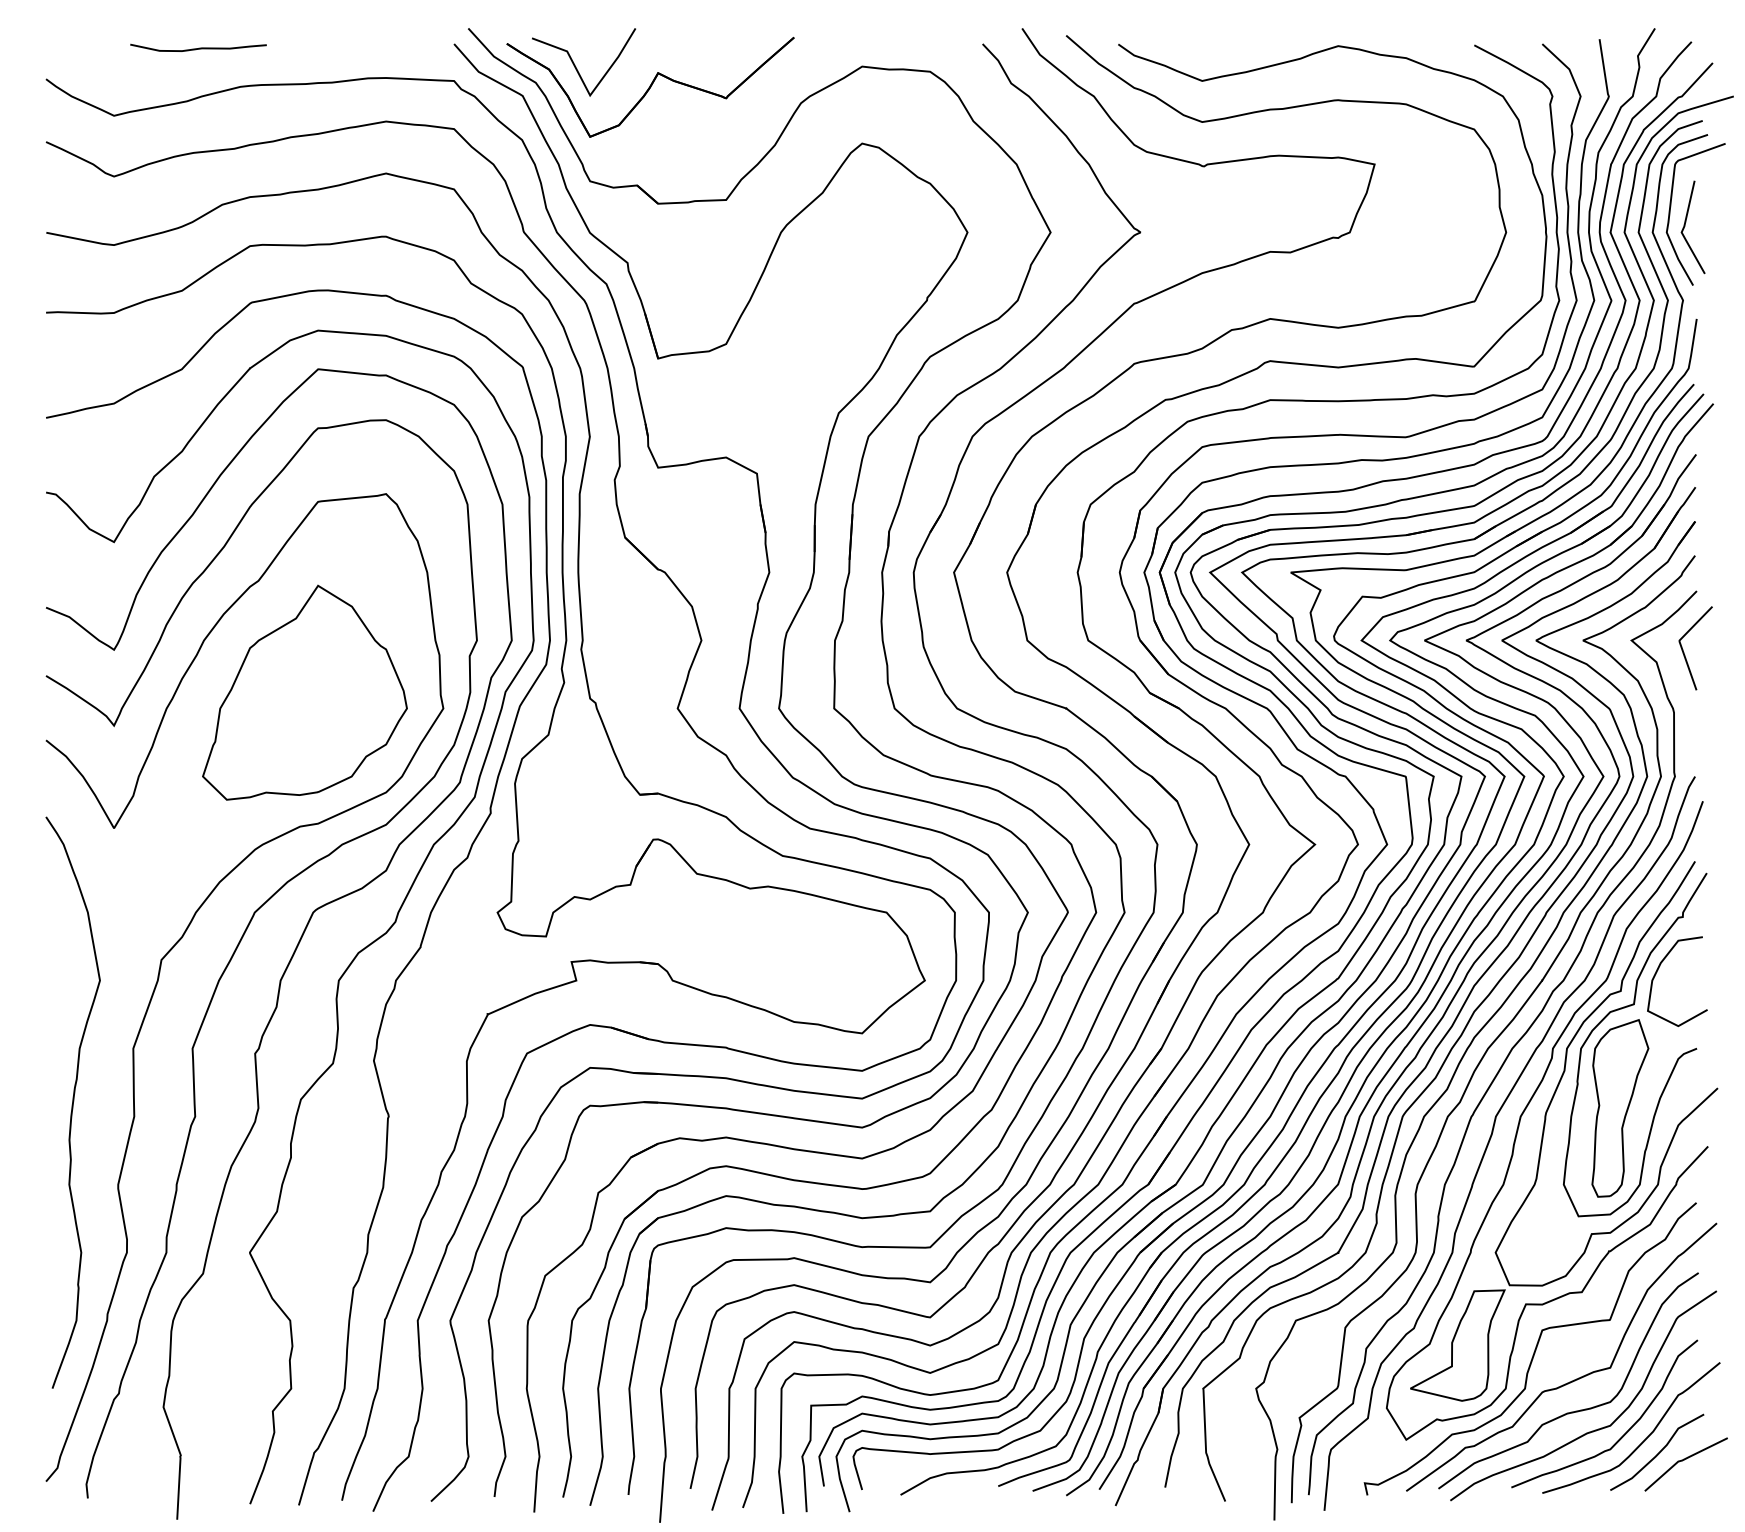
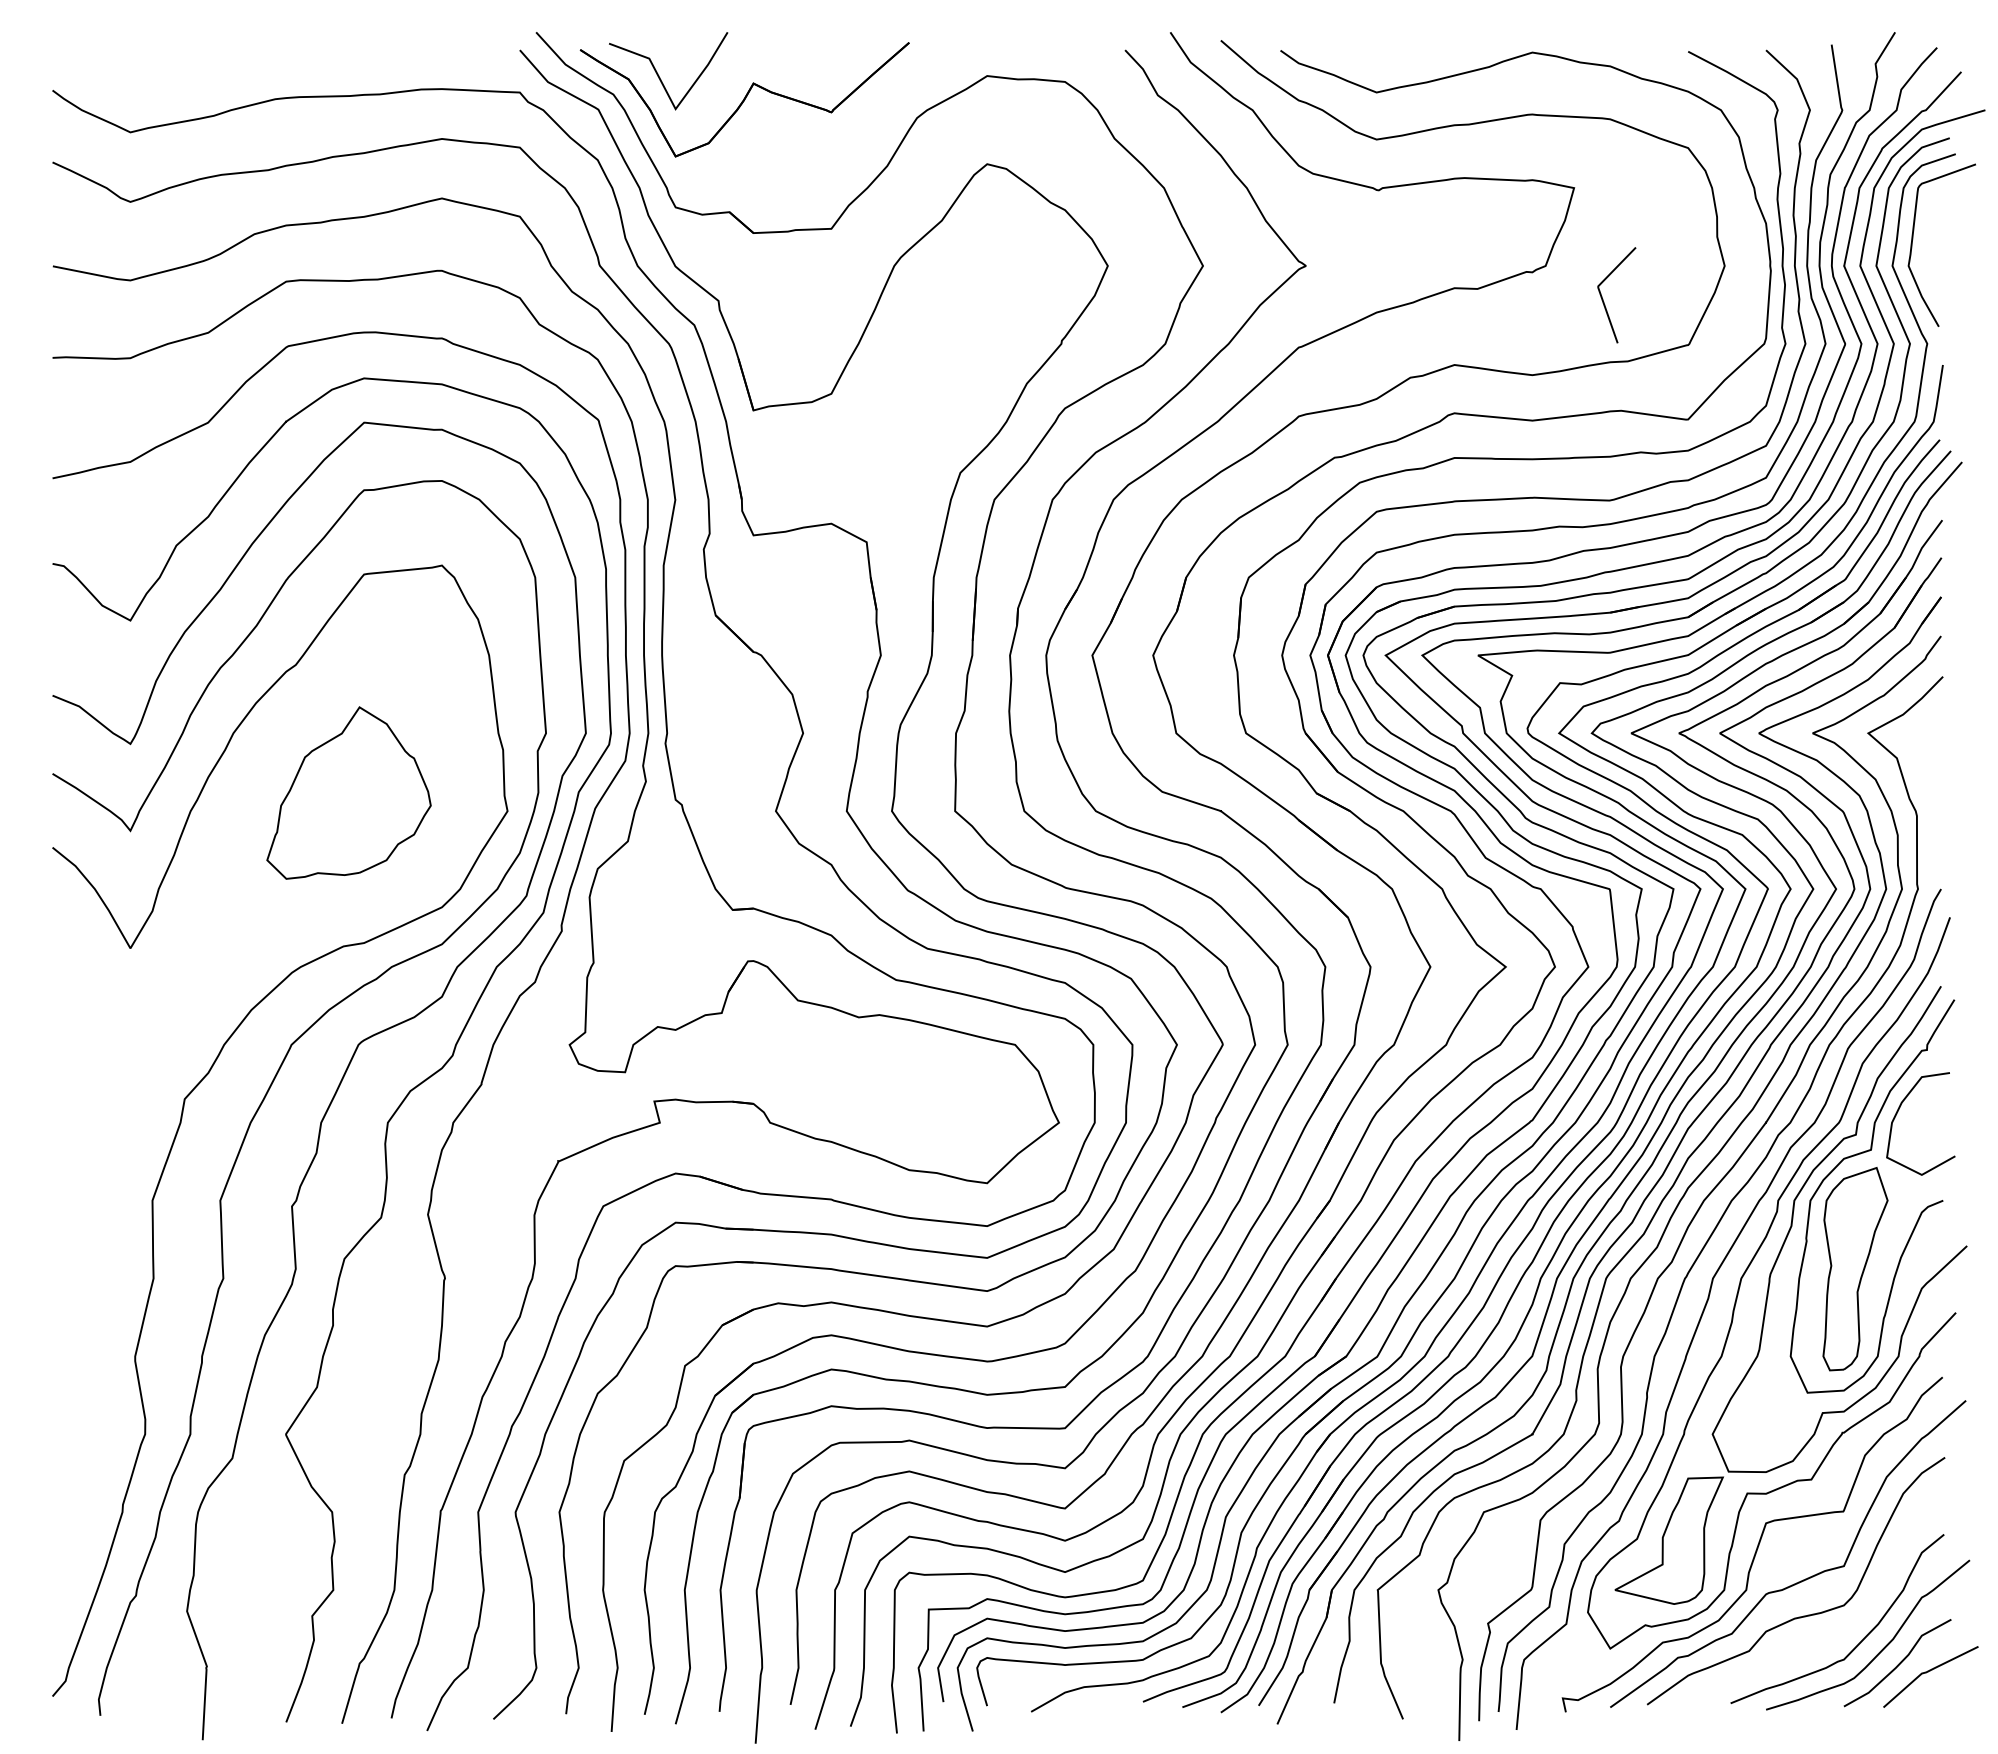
curve: (198, 47) -> (227, 54), removed
line: (1685, 224) -> (1930, 256), removed
line: (1685, 653) -> (1604, 301), moved
part: (304, 692) -> (348, 792), size x0.7
curve: (73, 1102) -> (83, 1262), removed
curve: (1594, 1430) -> (1825, 1637), removed

